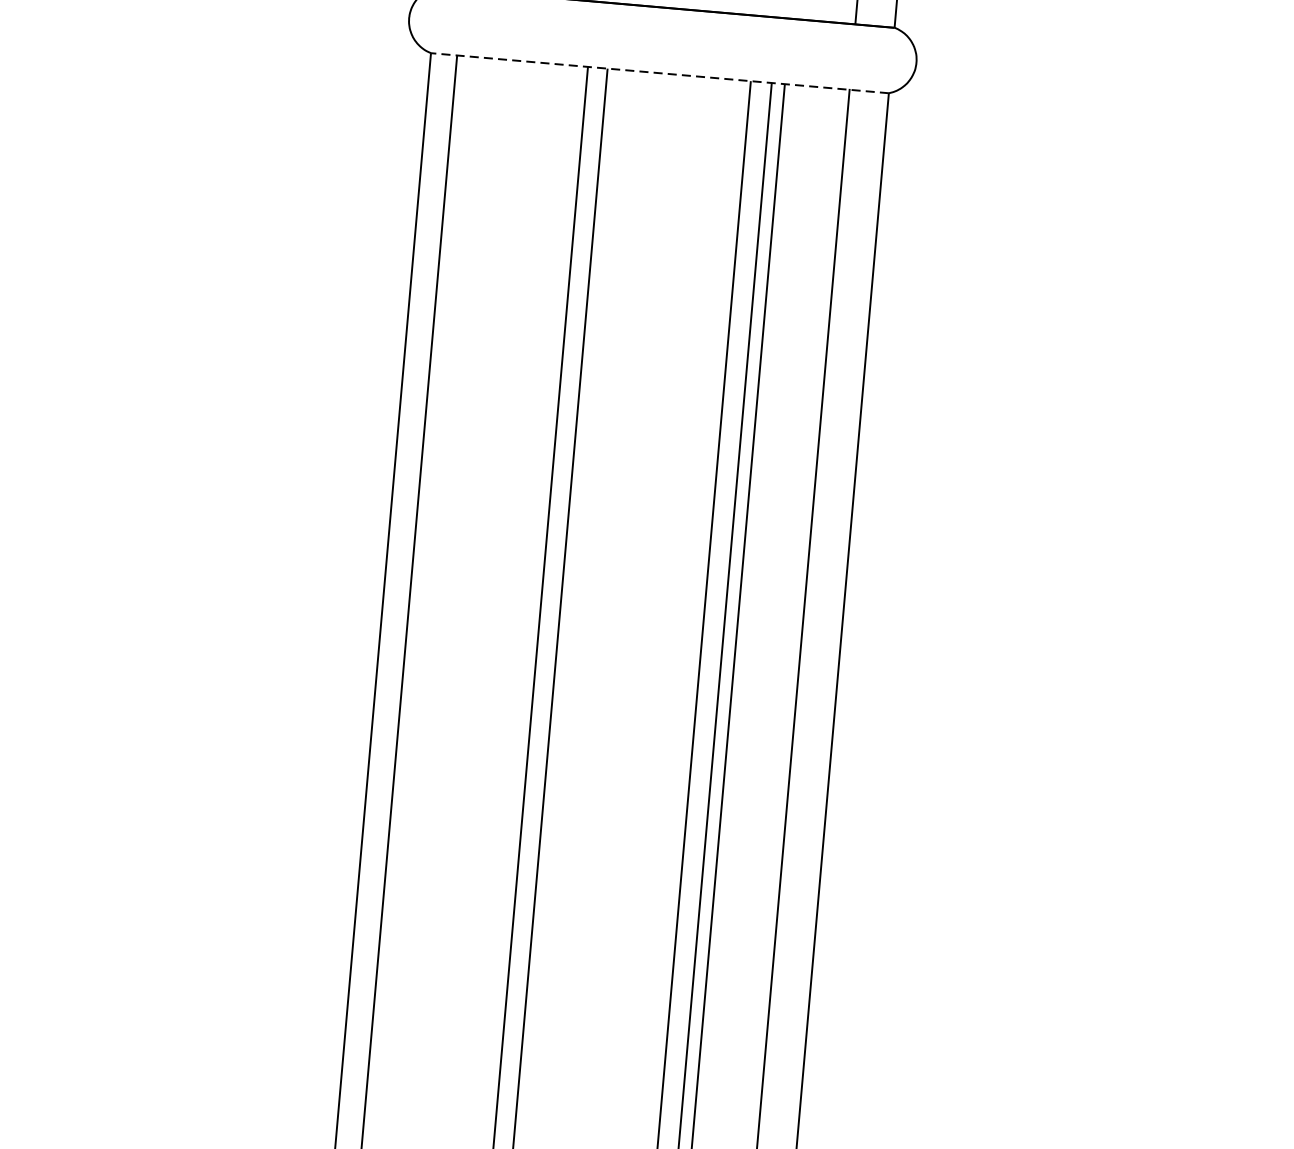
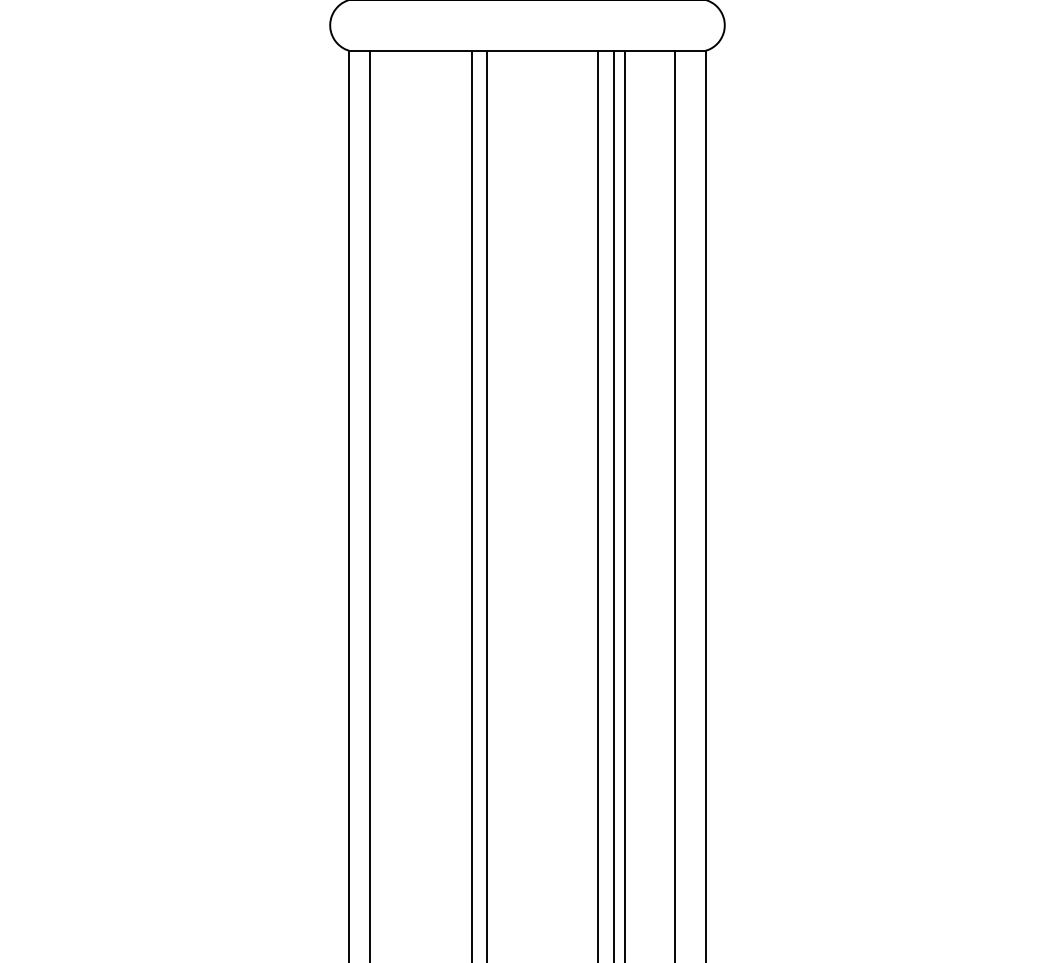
line: (658, 72) -> (526, 50), dashed -> solid

